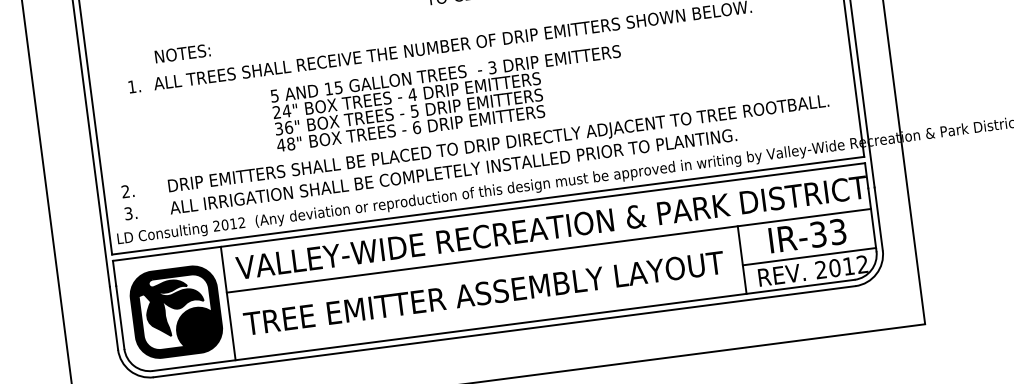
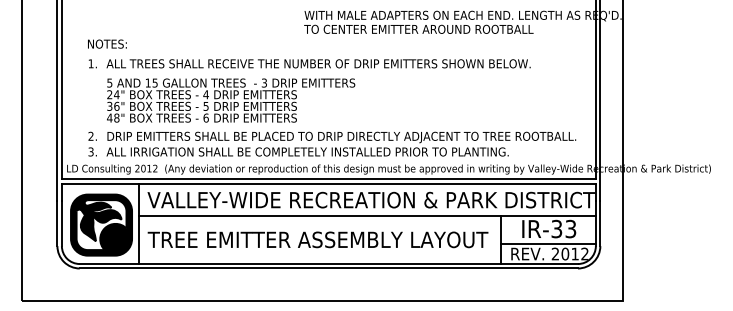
text: (182, 52) -> (107, 43), moved
text: (449, 98) -> (231, 100), moved
text: (129, 201) -> (92, 143), moved

